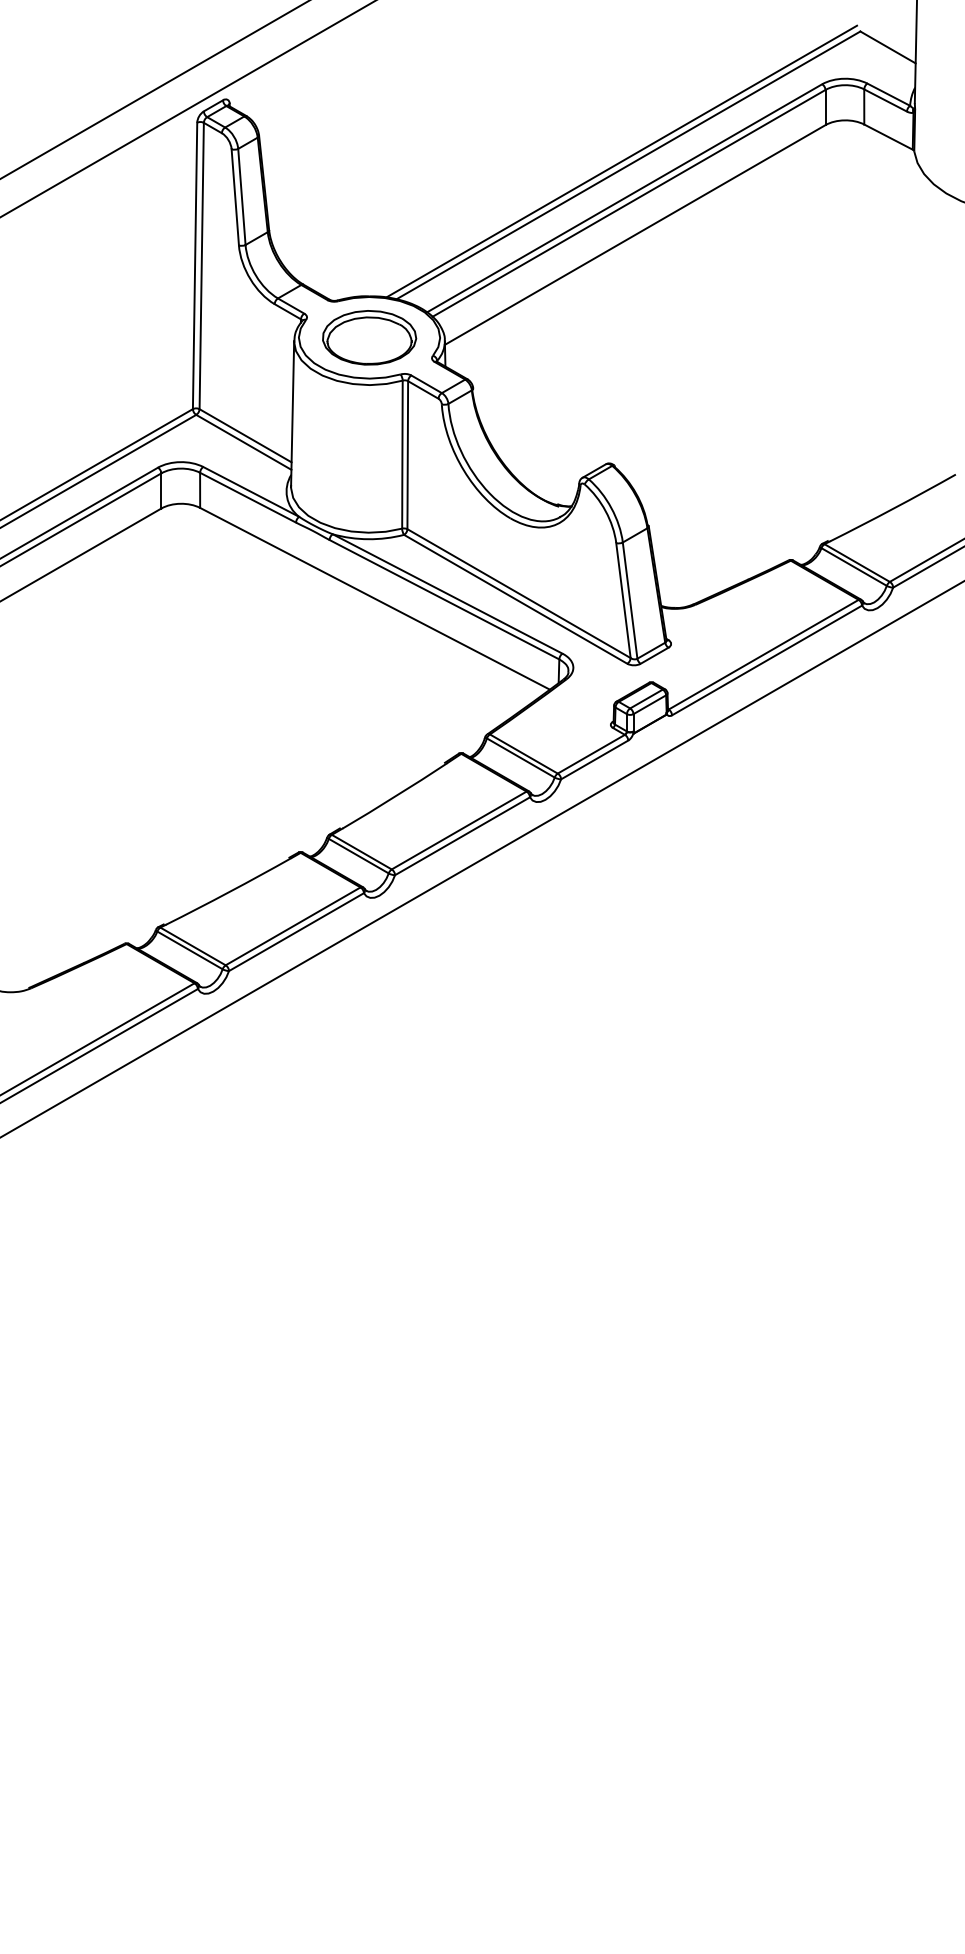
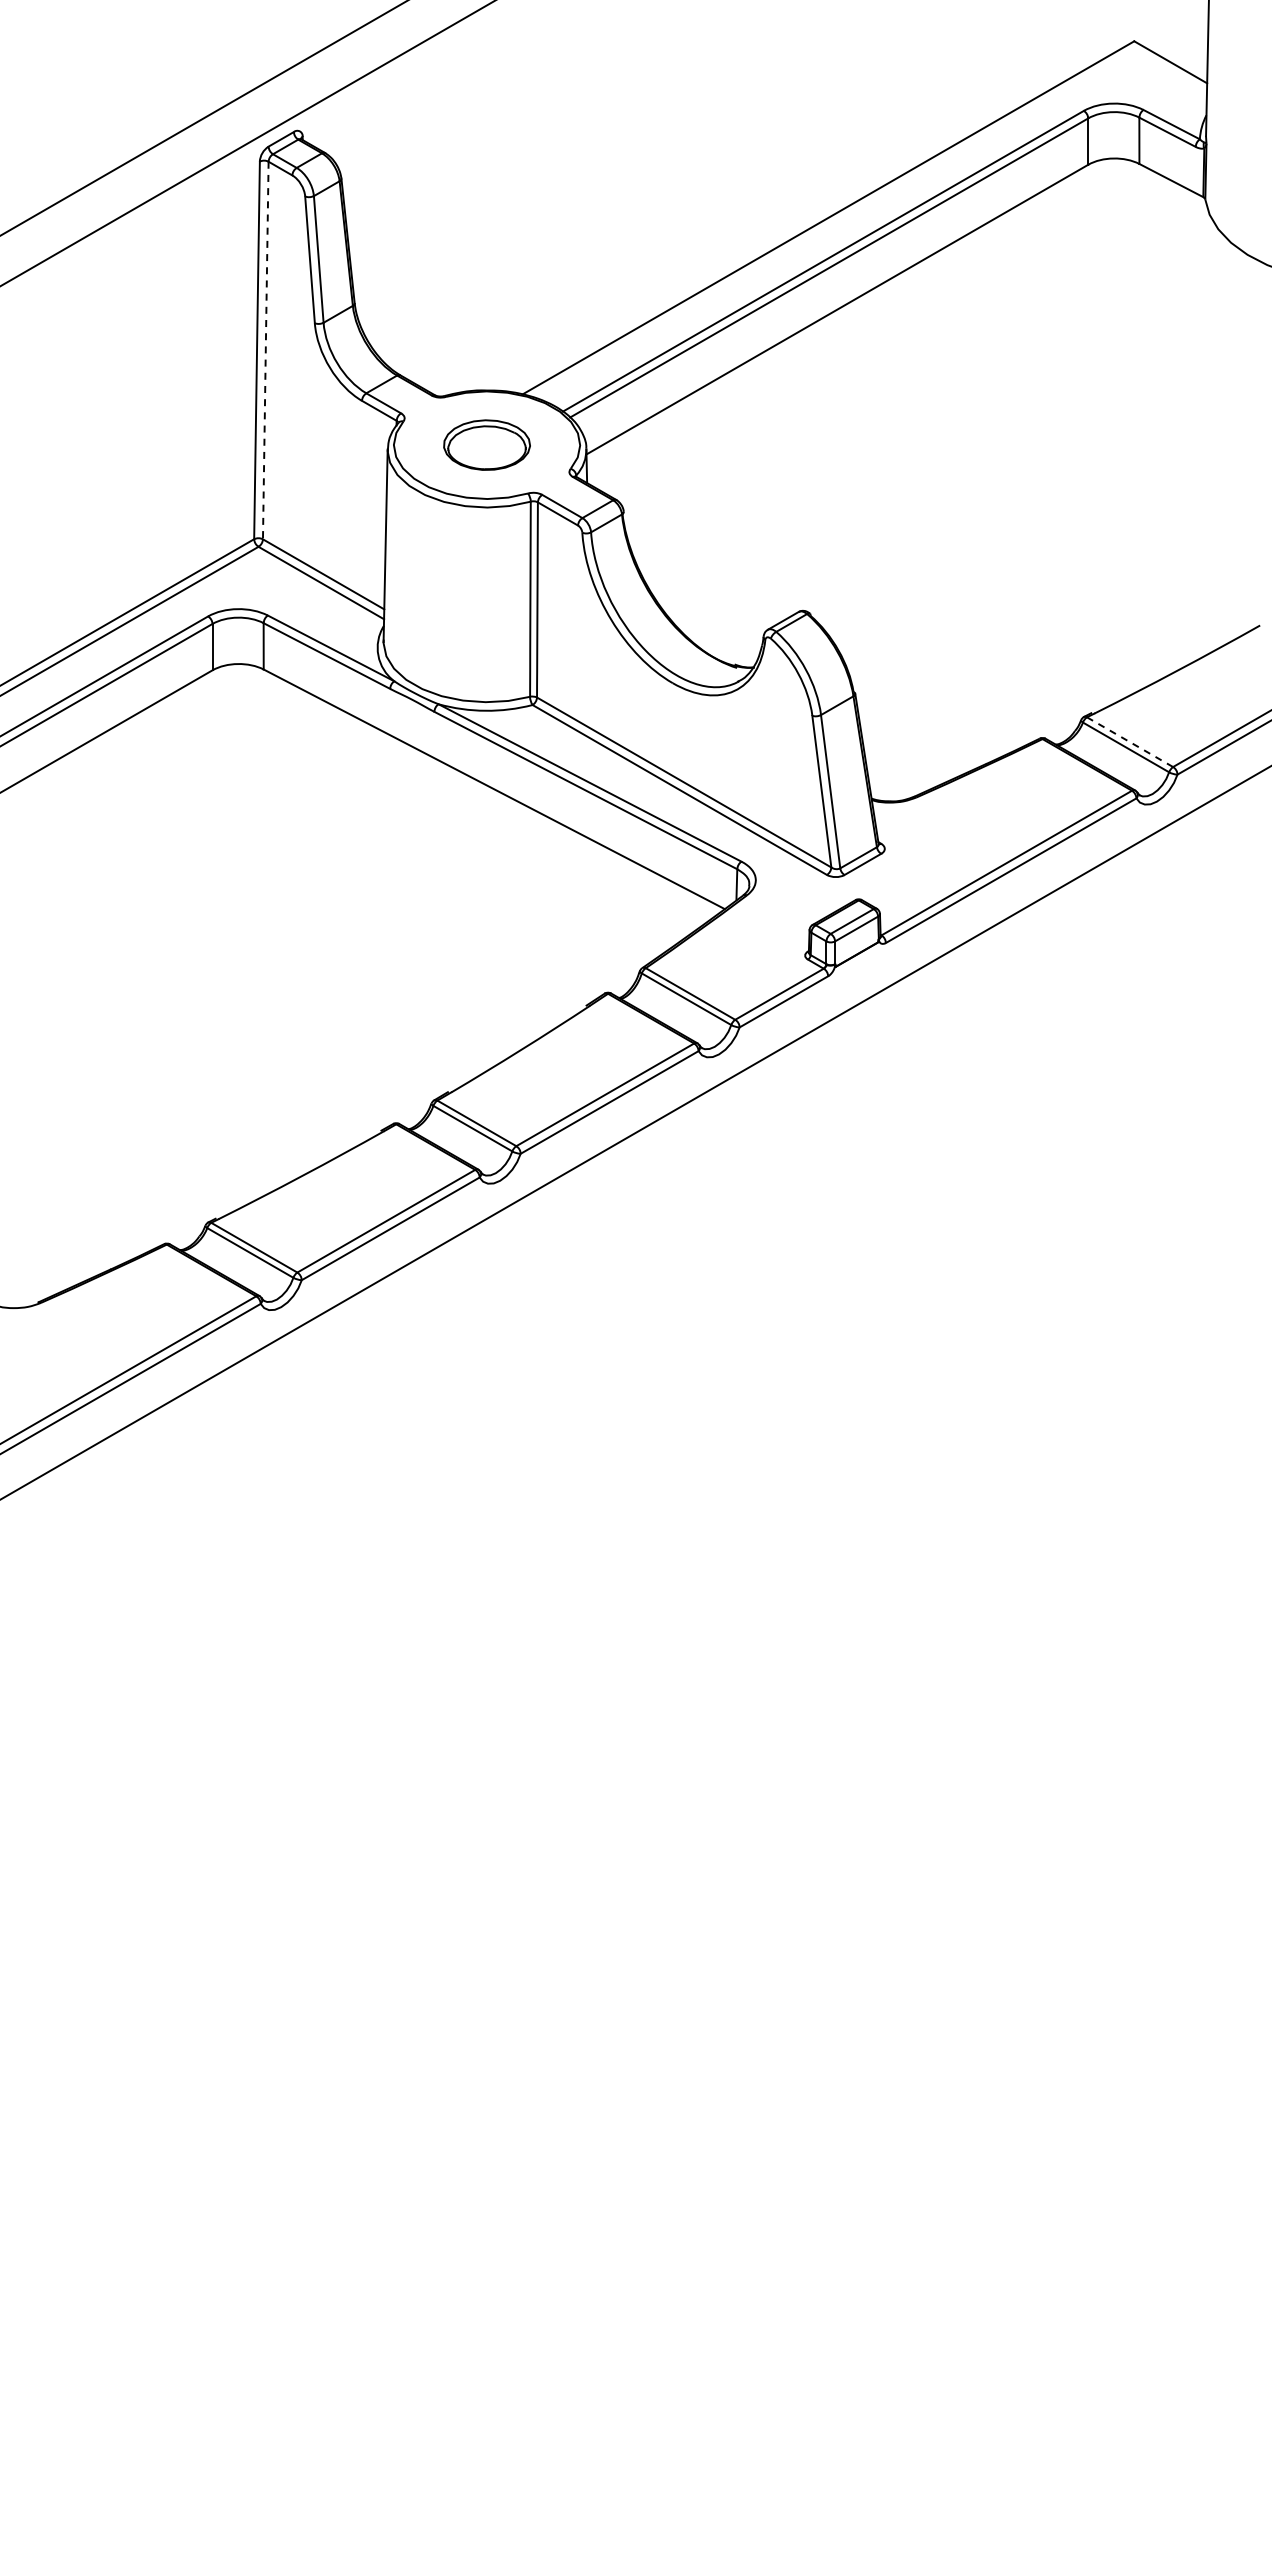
line: (621, 161) -> (819, 212), removed
line: (201, 266) -> (265, 350), solid -> dashed
part: (369, 337) -> (486, 444), size x0.7
line: (857, 563) -> (1130, 742), solid -> dashed

